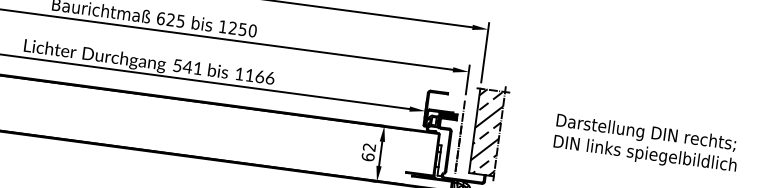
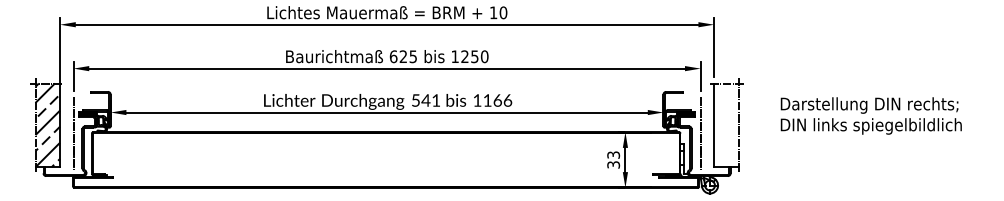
hatch: (487, 132) -> (726, 125), removed
text: (645, 143) -> (870, 115), moved
text: (368, 151) -> (613, 159), 62 -> 33

